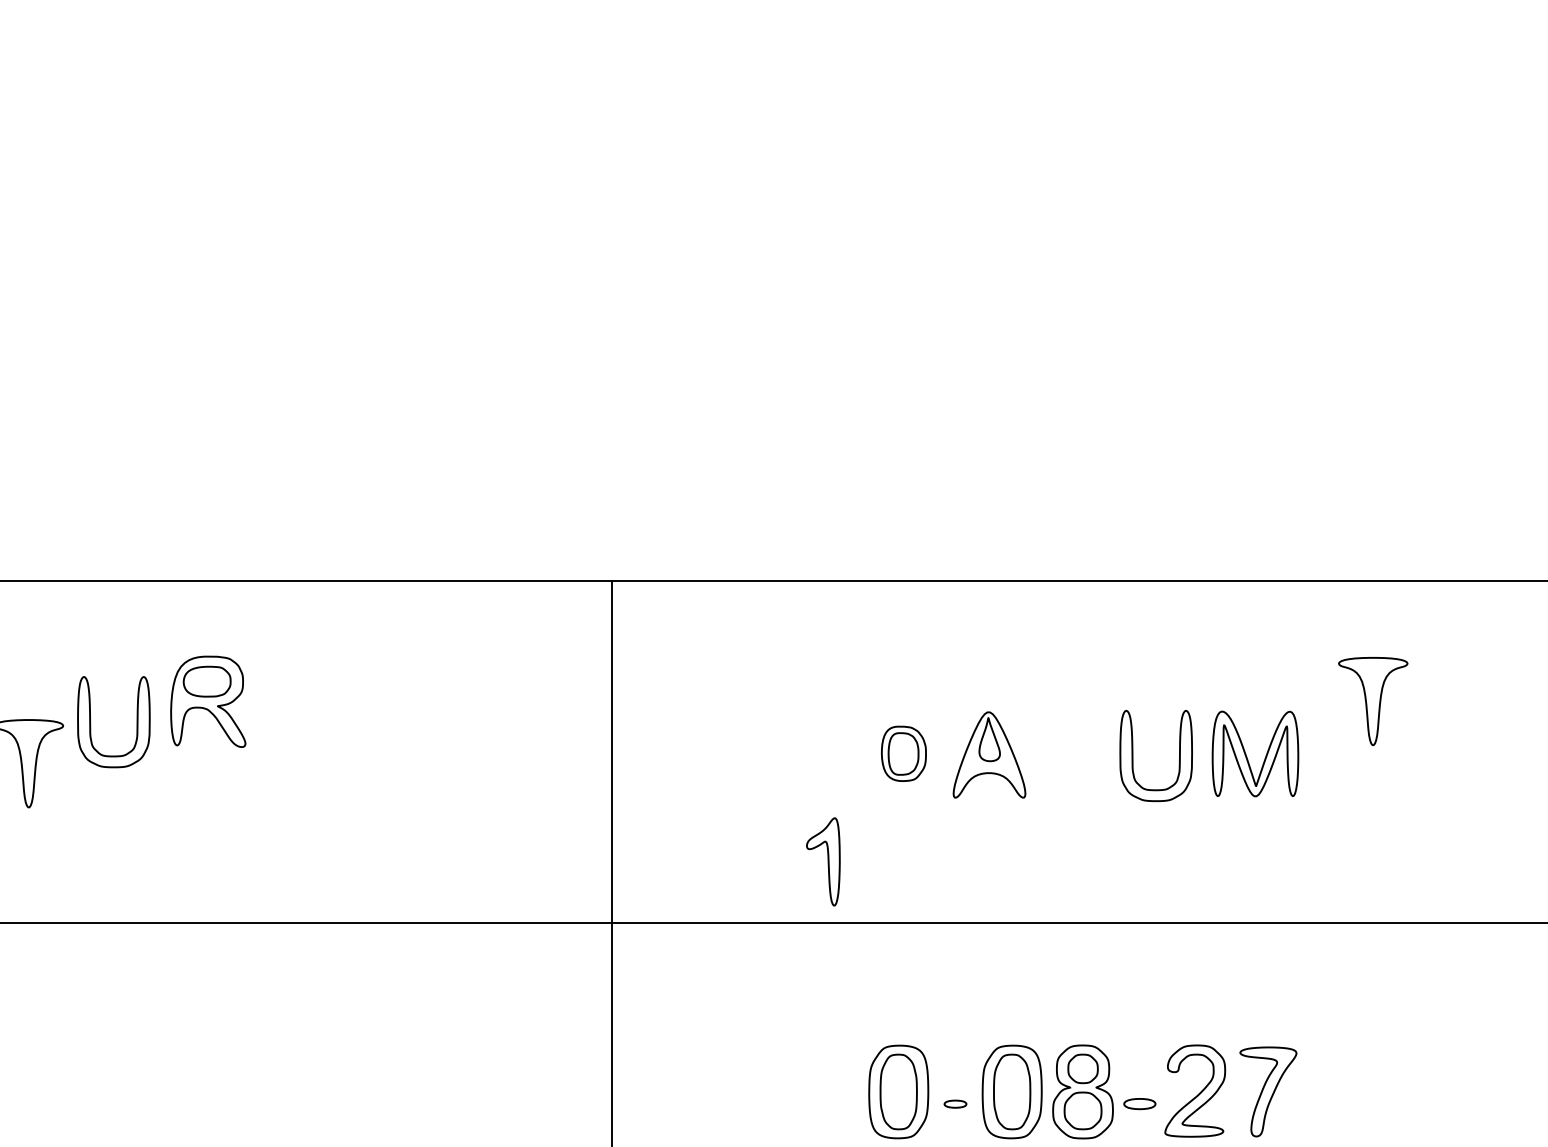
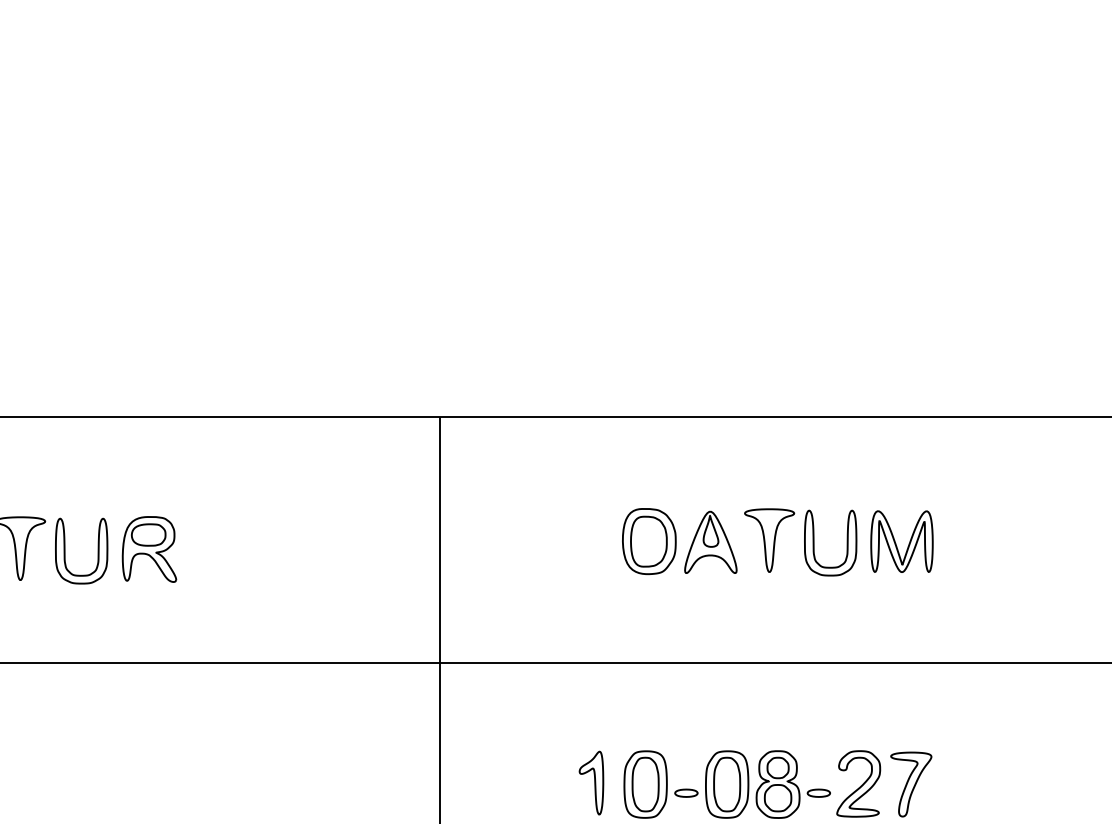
part: (208, 701) -> (149, 549), moved
part: (1373, 701) -> (769, 540), moved
part: (91, 722) -> (65, 551), moved
part: (903, 753) -> (649, 541), size x1.67
part: (823, 861) -> (591, 782), moved
part: (955, 1104) -> (686, 793), size x1.43

